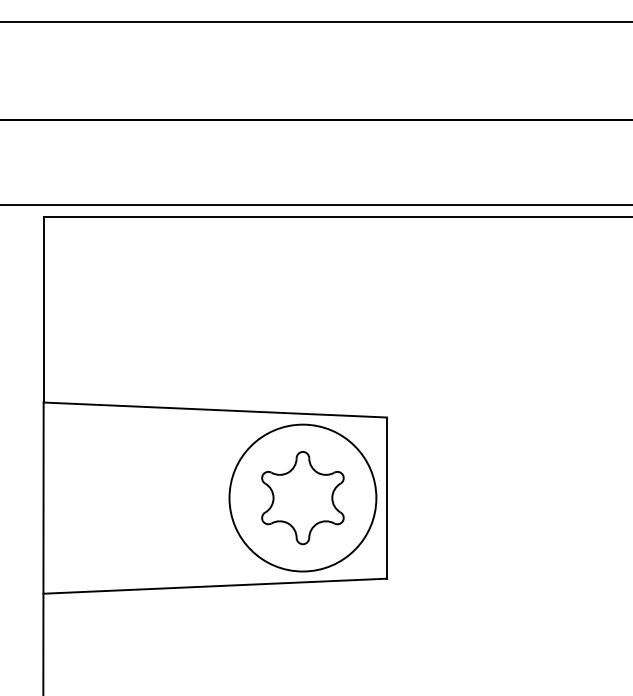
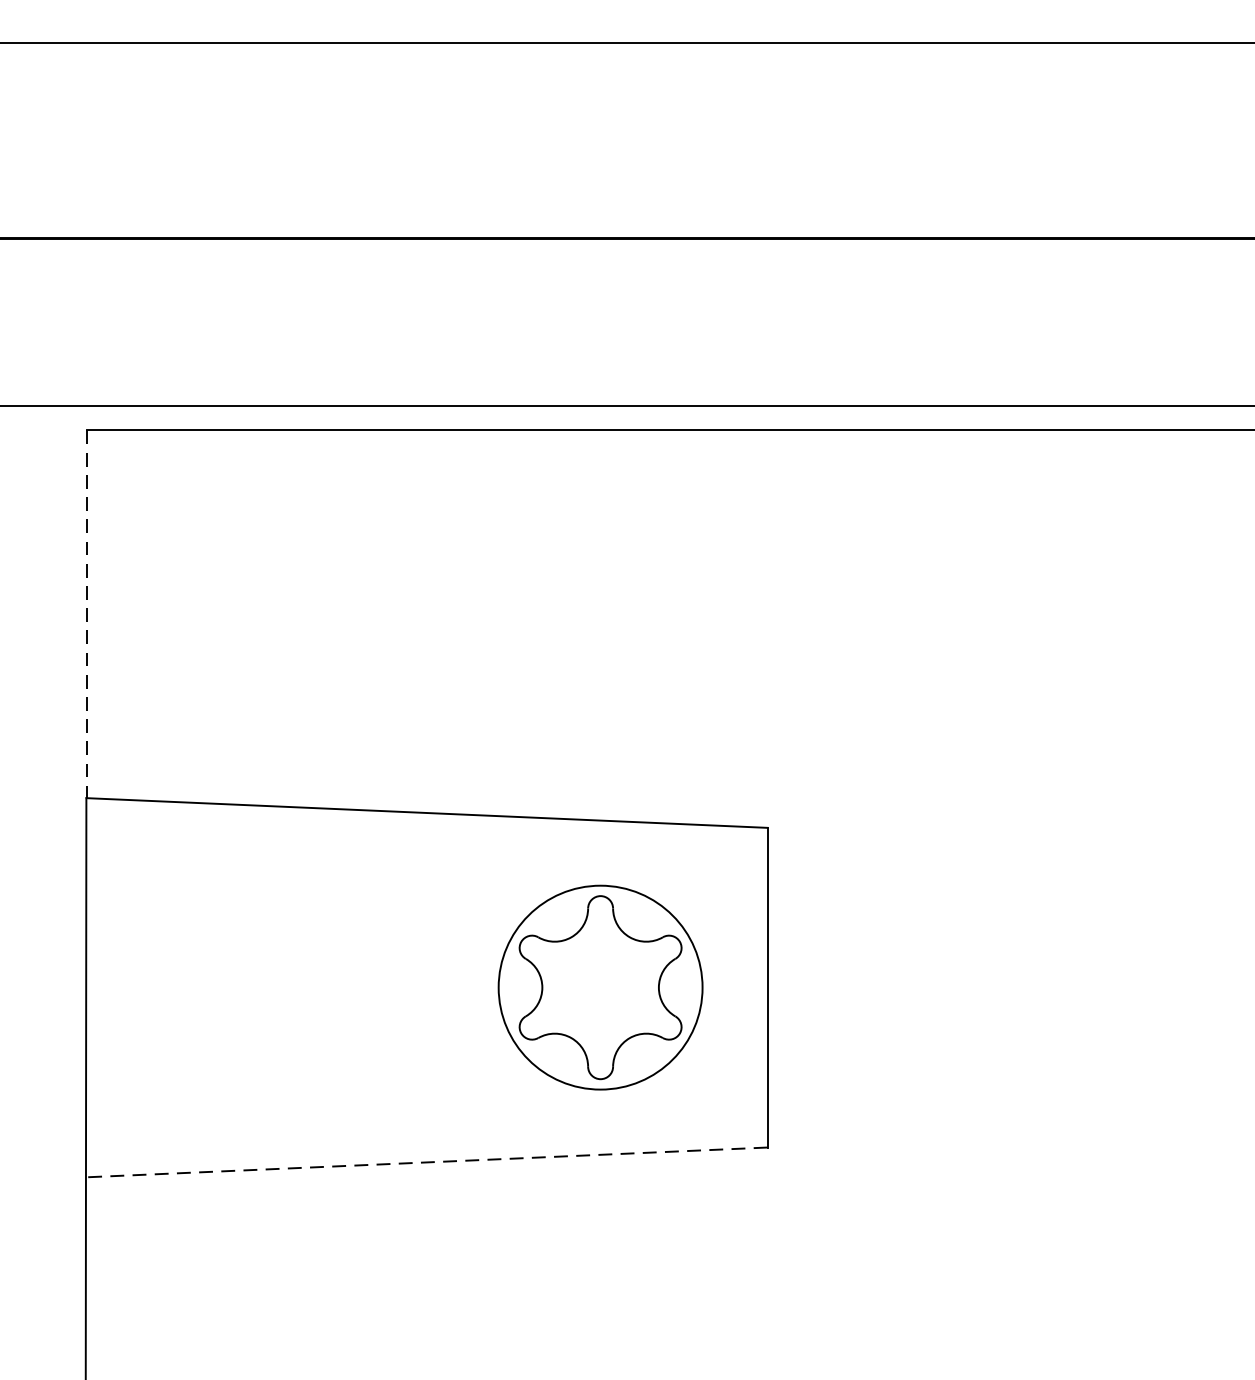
line: (43, 309) -> (86, 613), solid -> dashed
circle: (302, 497) -> (599, 986), size x0.7
line: (215, 586) -> (427, 1162), solid -> dashed

